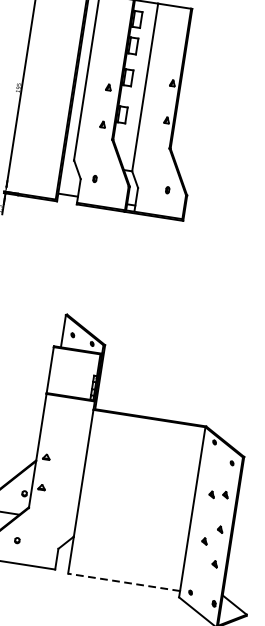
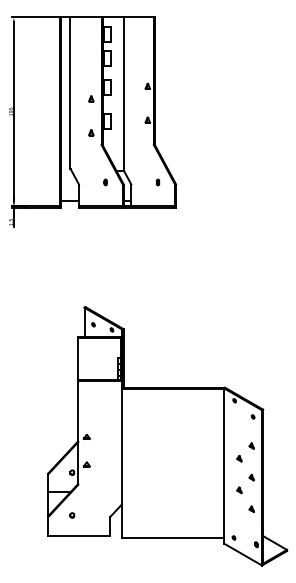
part: (94, 178) -> (105, 182), moved
part: (211, 494) -> (239, 458), moved
line: (123, 582) -> (172, 538), dashed -> solid

